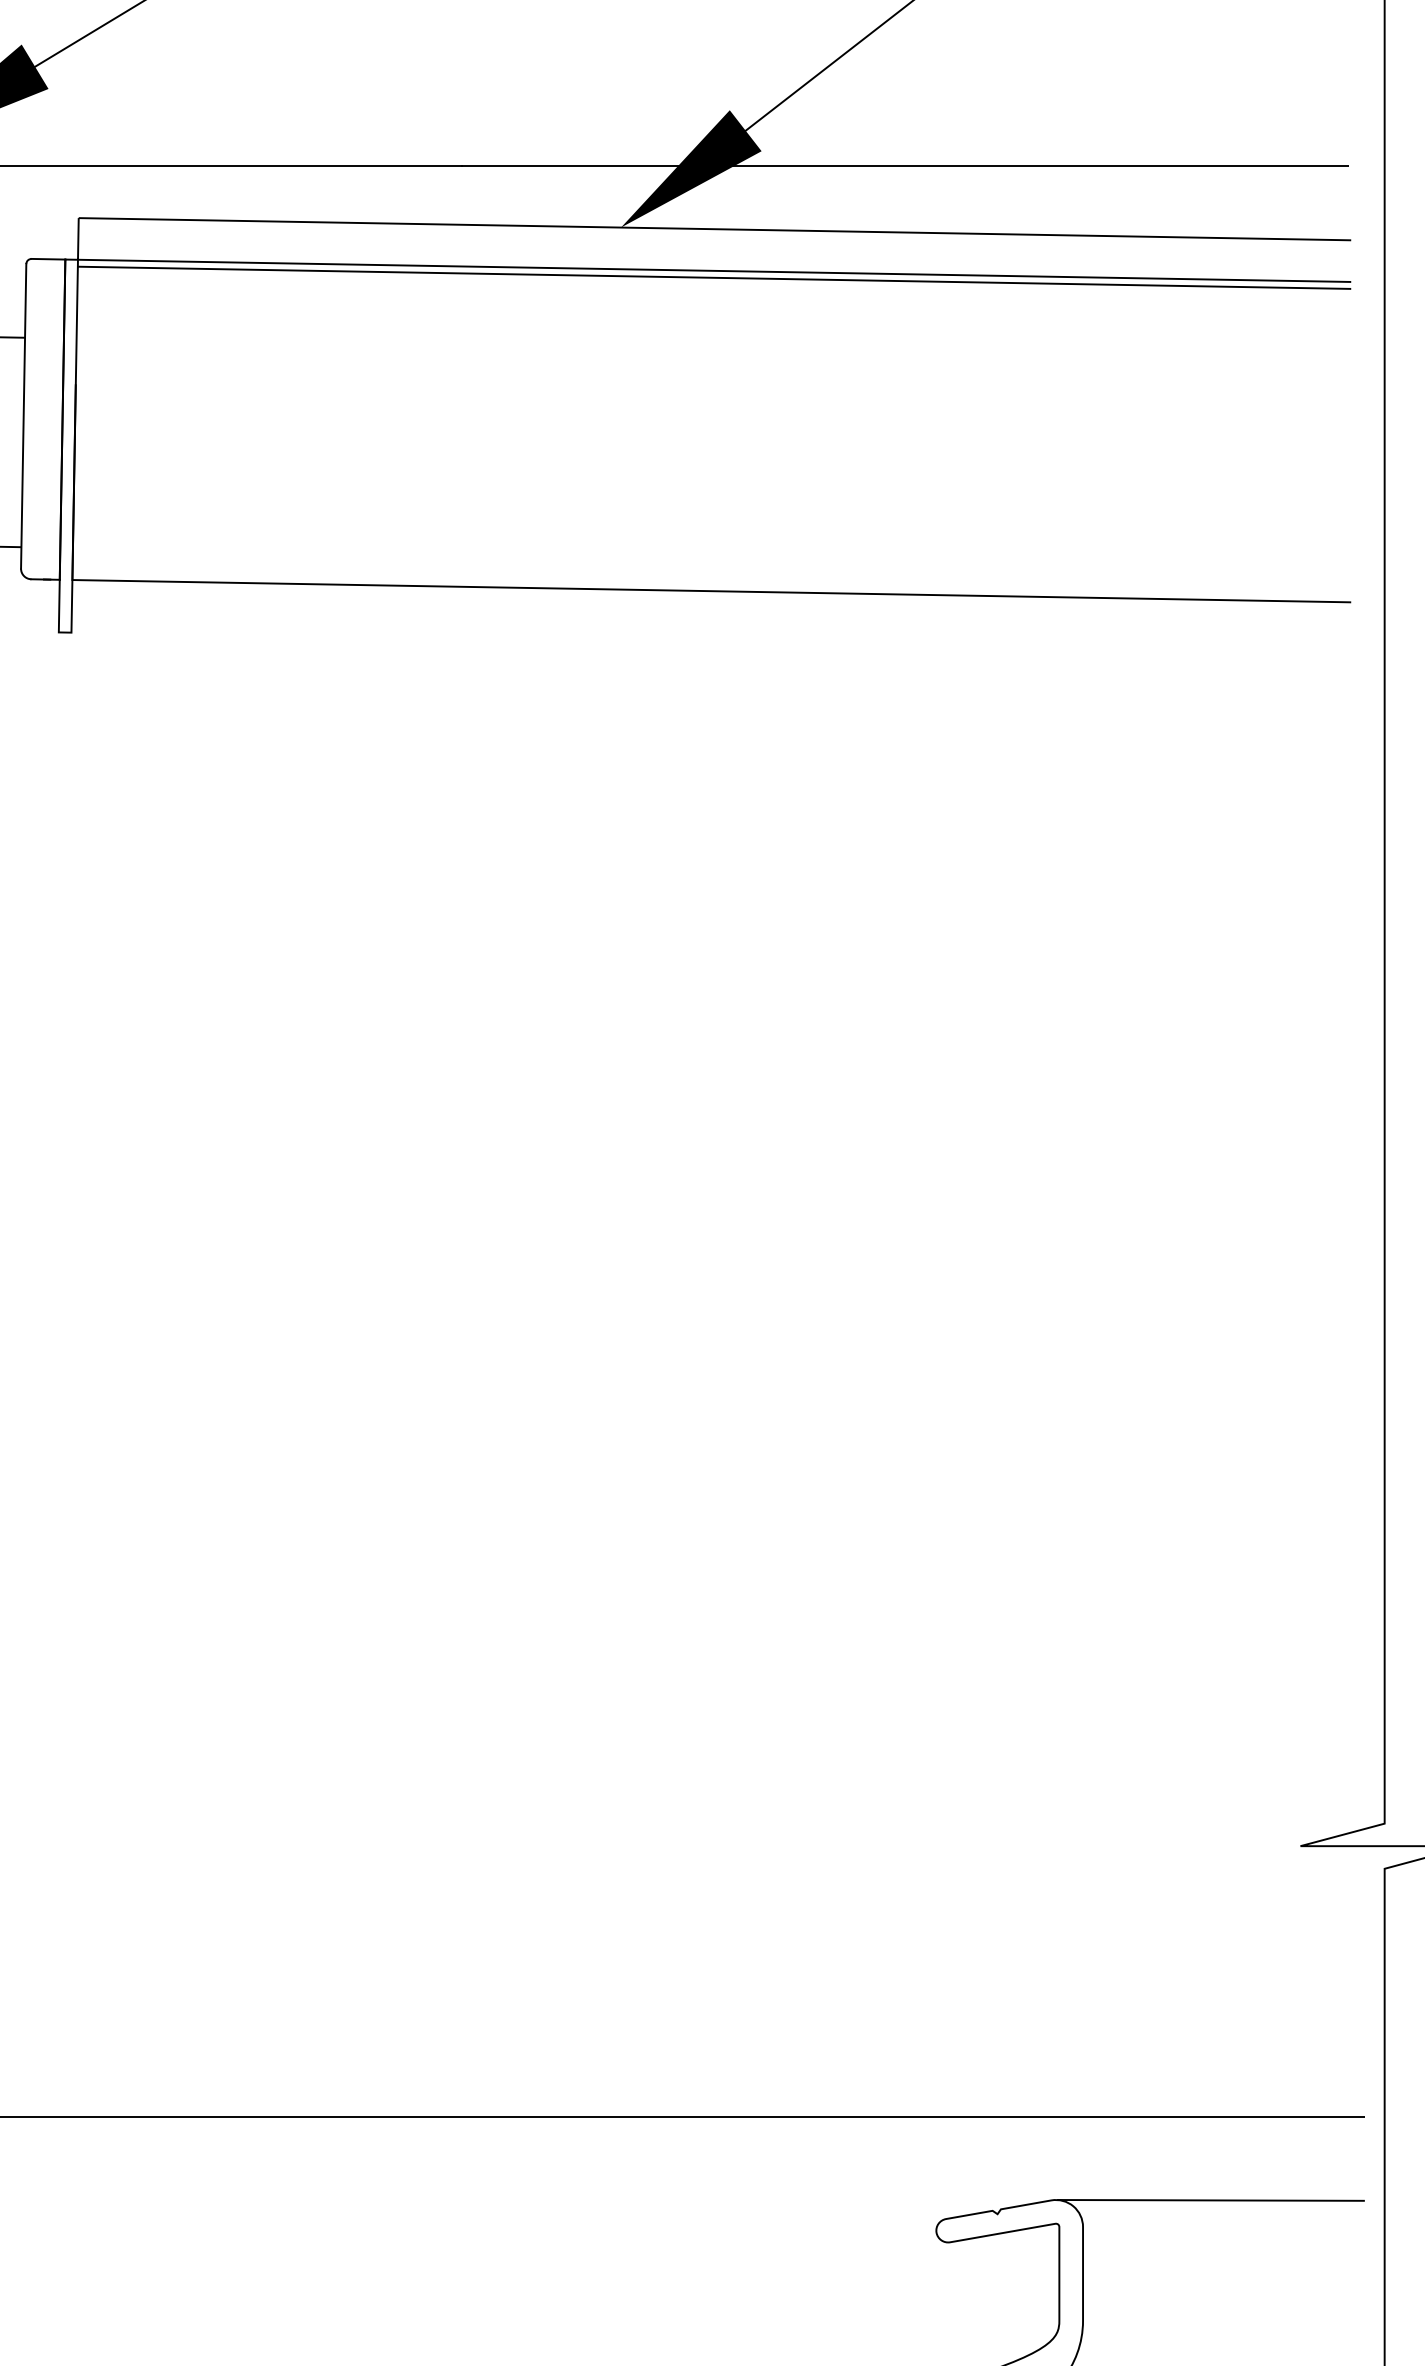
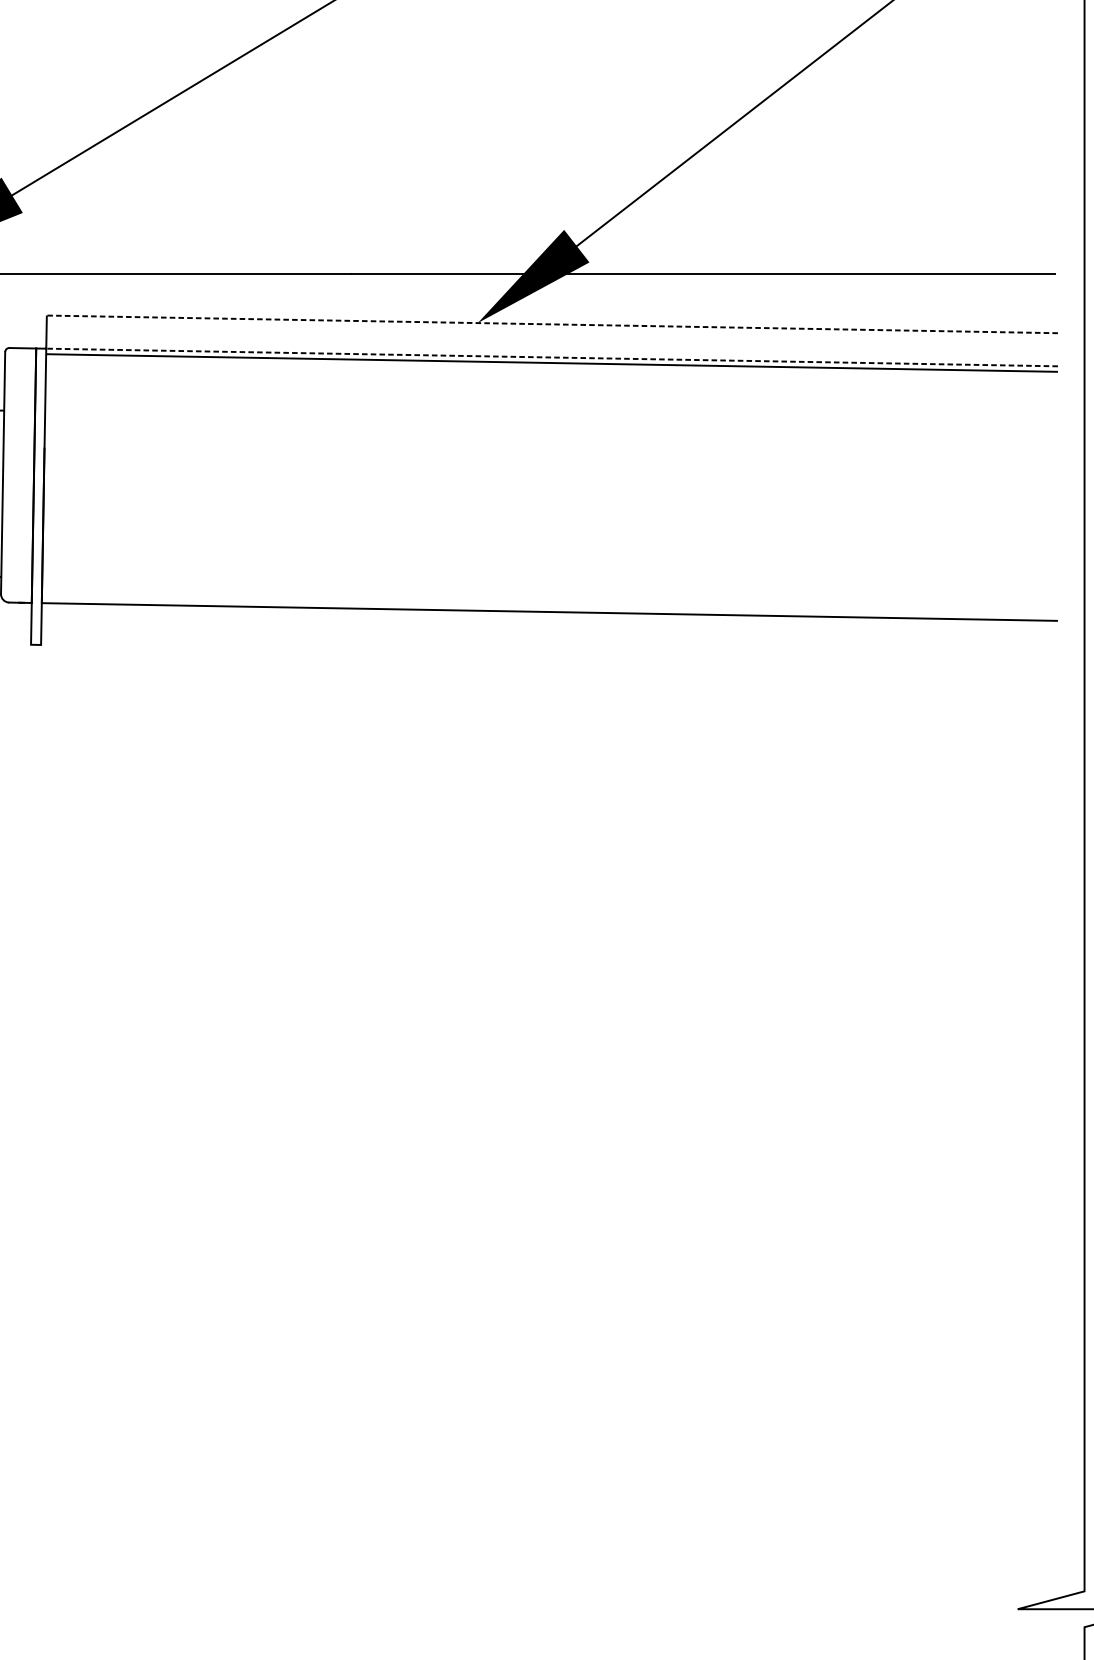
line: (714, 229) -> (552, 324), solid -> dashed
line: (714, 270) -> (552, 357), solid -> dashed

